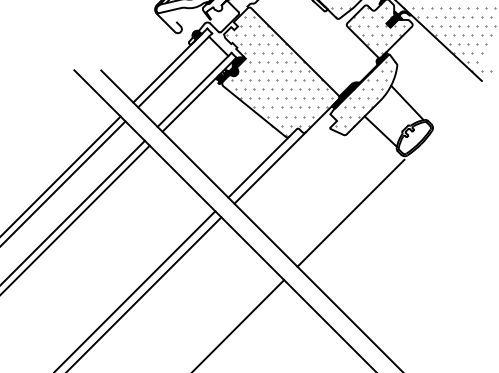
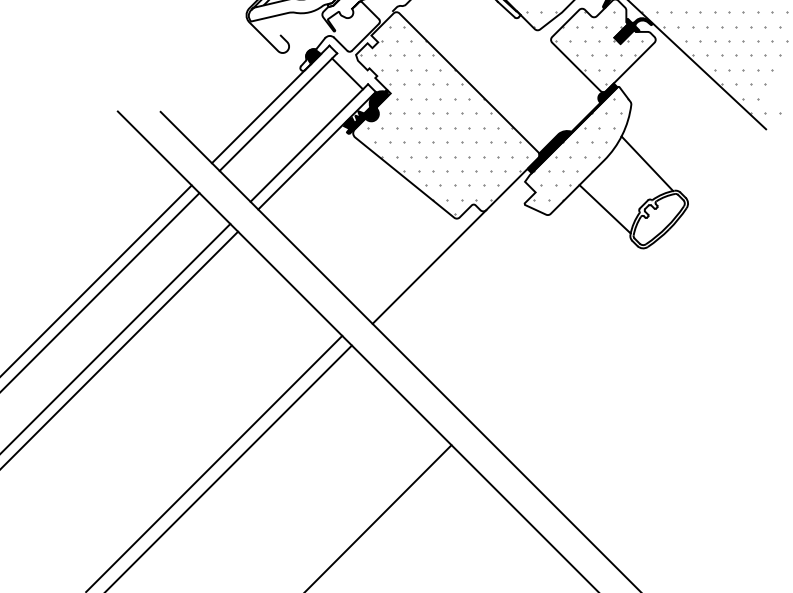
line: (258, 166) -> (410, 264), removed
line: (350, 212) -> (556, 337), removed

